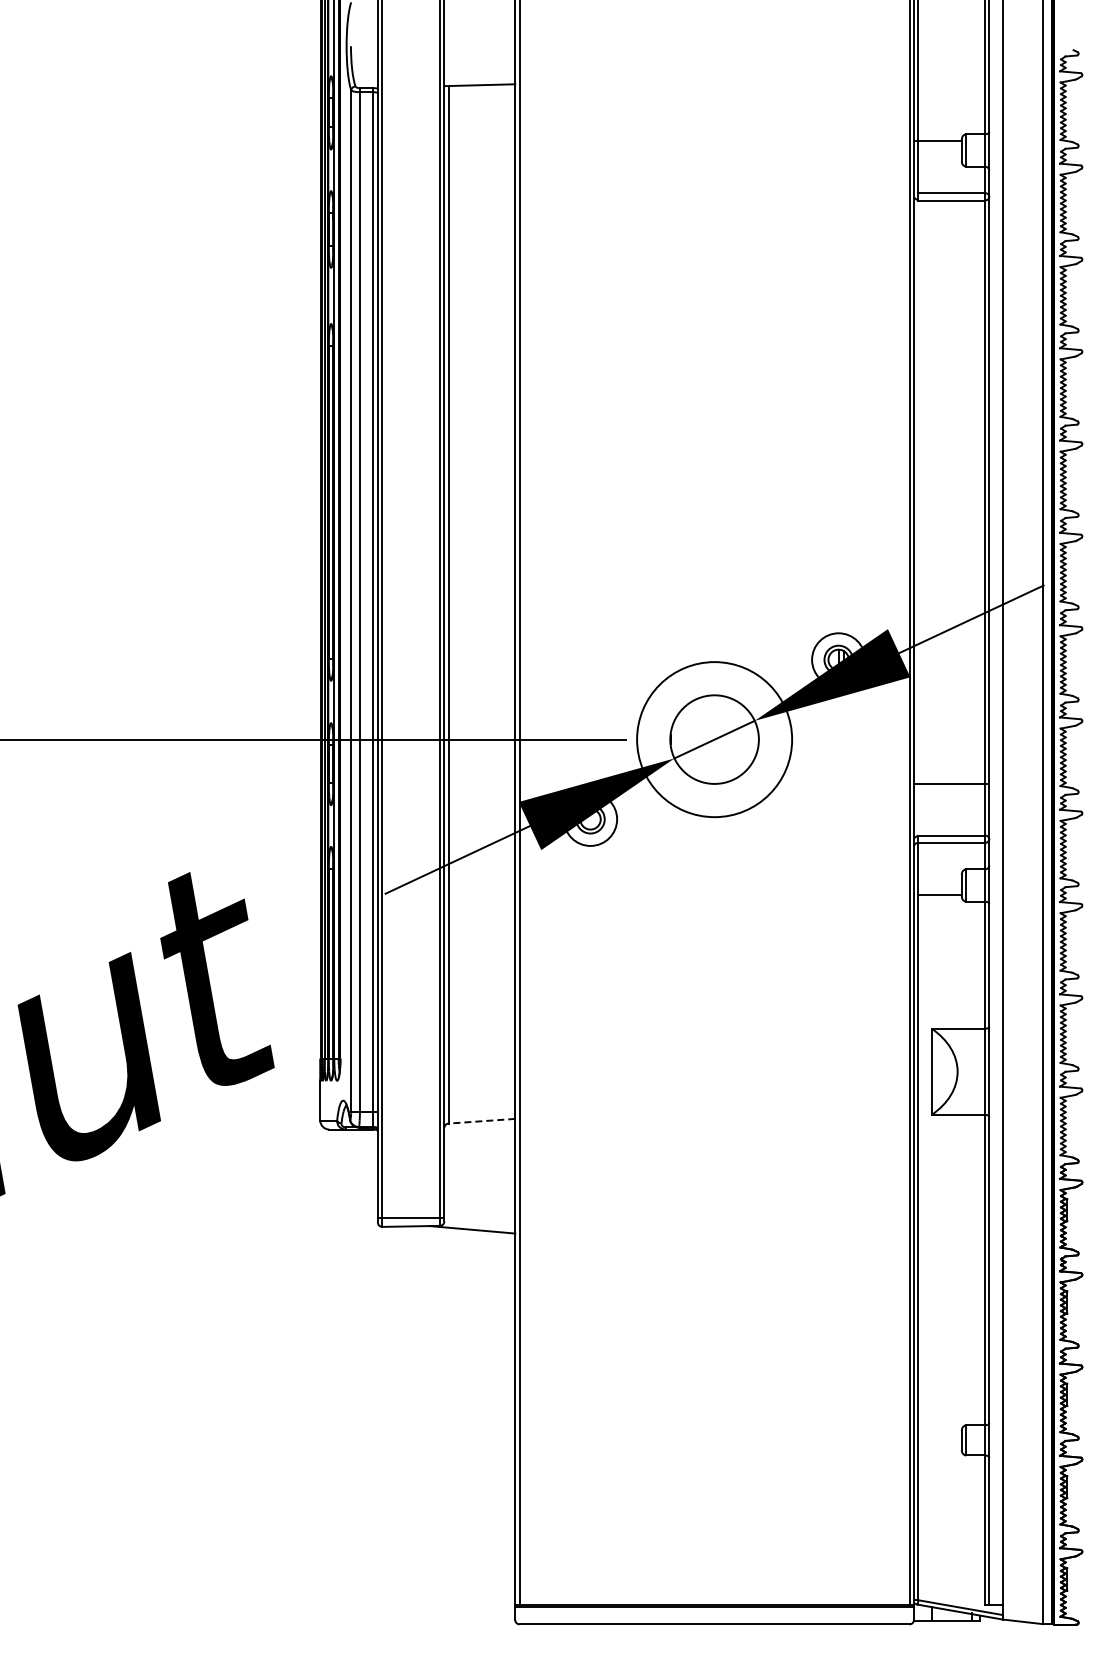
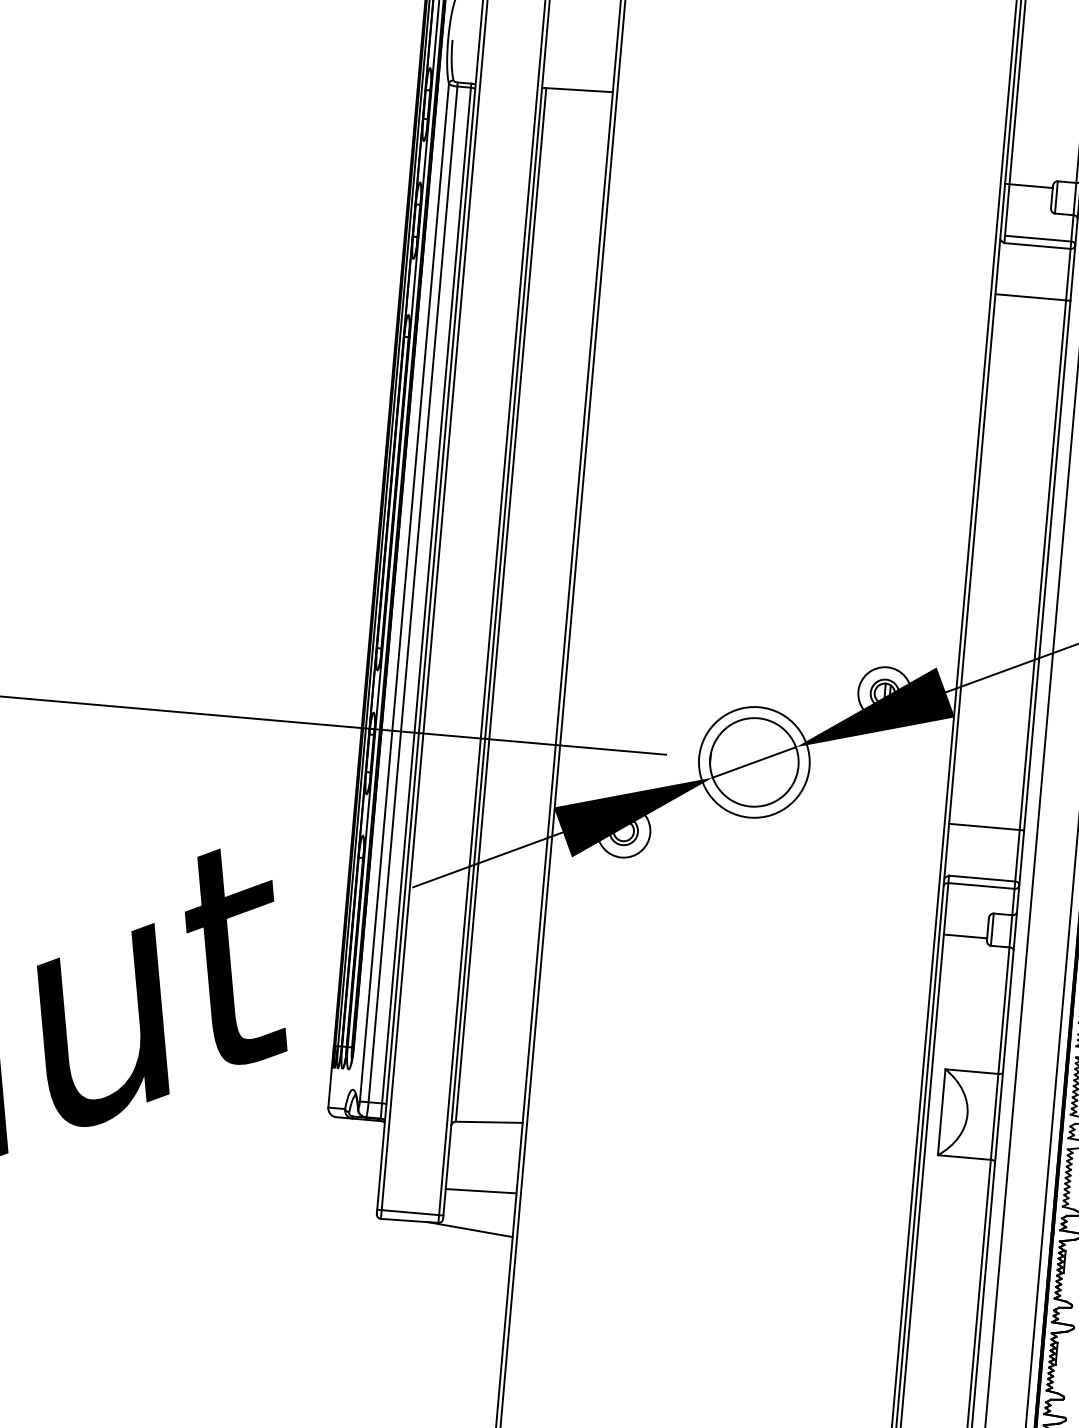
line: (951, 252) -> (1032, 297), added
circle: (714, 739) -> (754, 762), size x0.71
line: (481, 1121) -> (488, 1122), dashed -> solid
line: (479, 1190) -> (480, 1191), added

